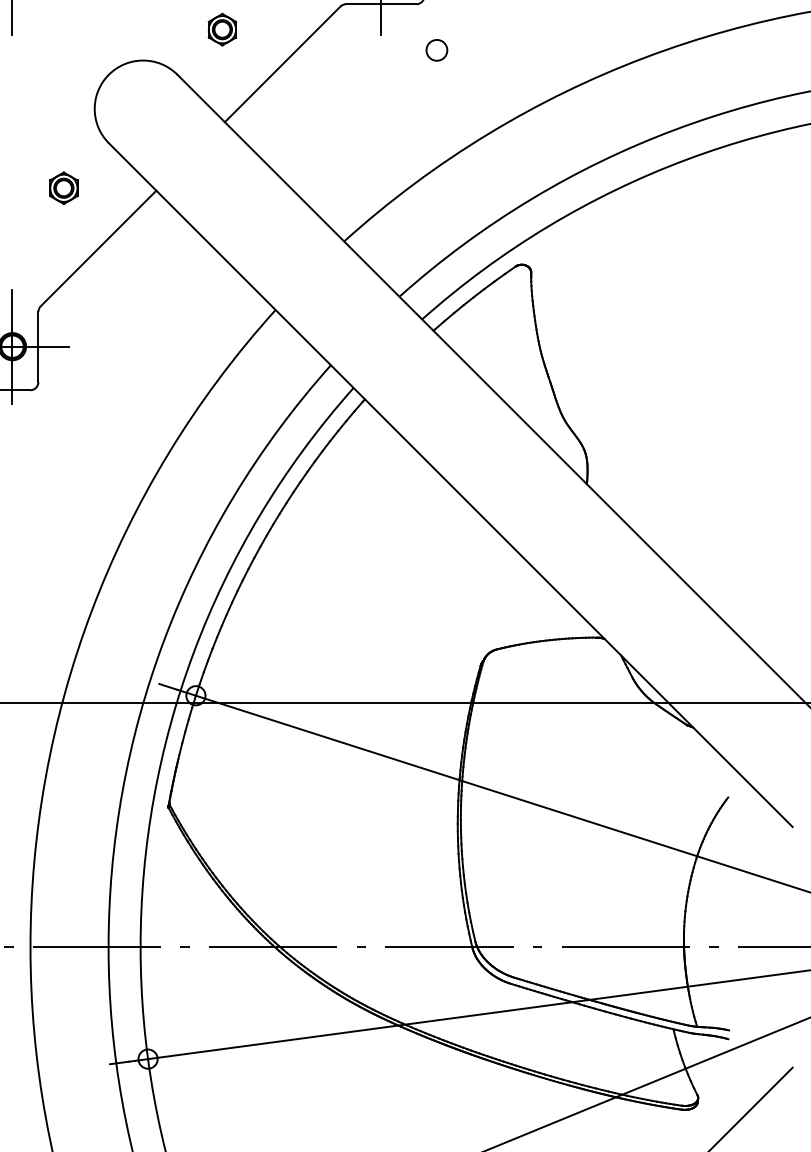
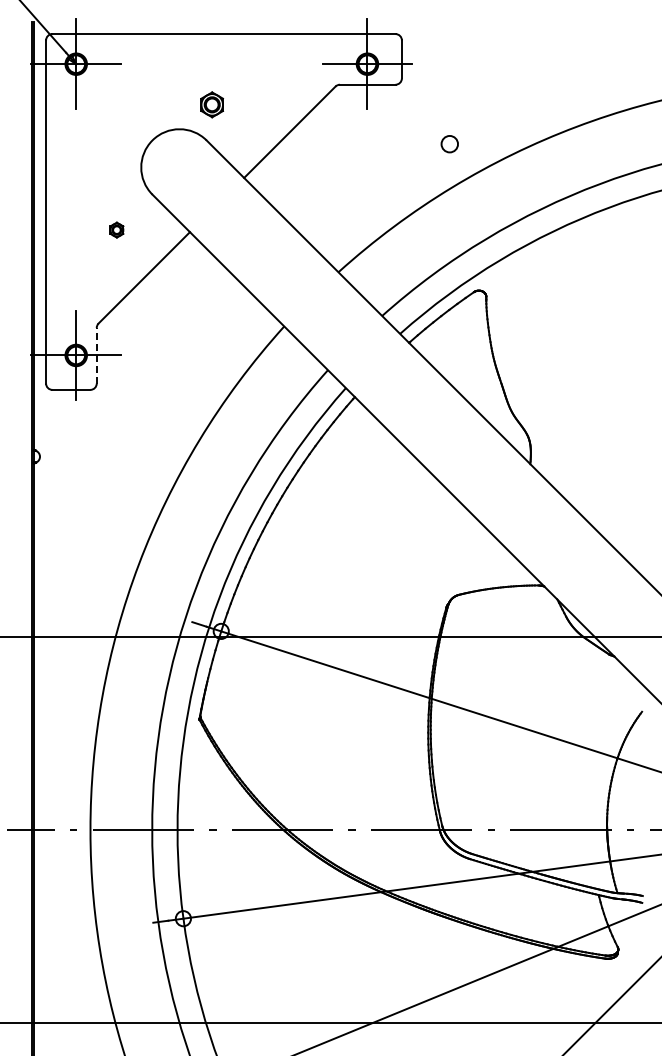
part: (221, 29) -> (211, 104), moved
circle: (436, 50) -> (449, 144), moved
part: (63, 187) -> (116, 229), size x0.6
line: (38, 346) -> (96, 355), solid -> dashed

